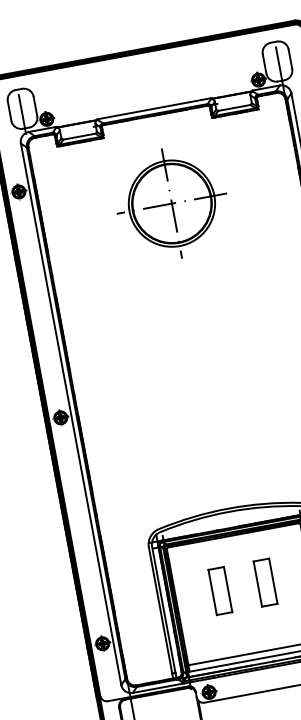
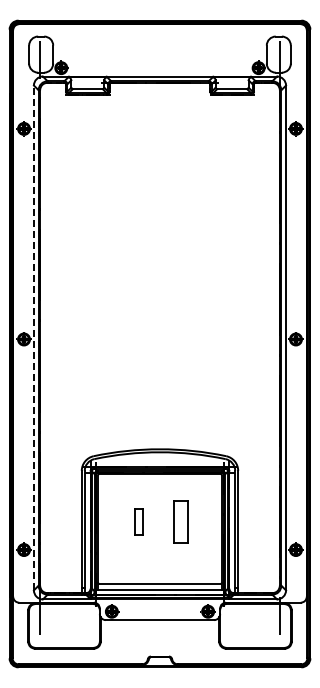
part: (171, 203) -> (159, 164), removed
line: (70, 413) -> (33, 337), solid -> dashed
part: (219, 590) -> (138, 521), size x0.6

